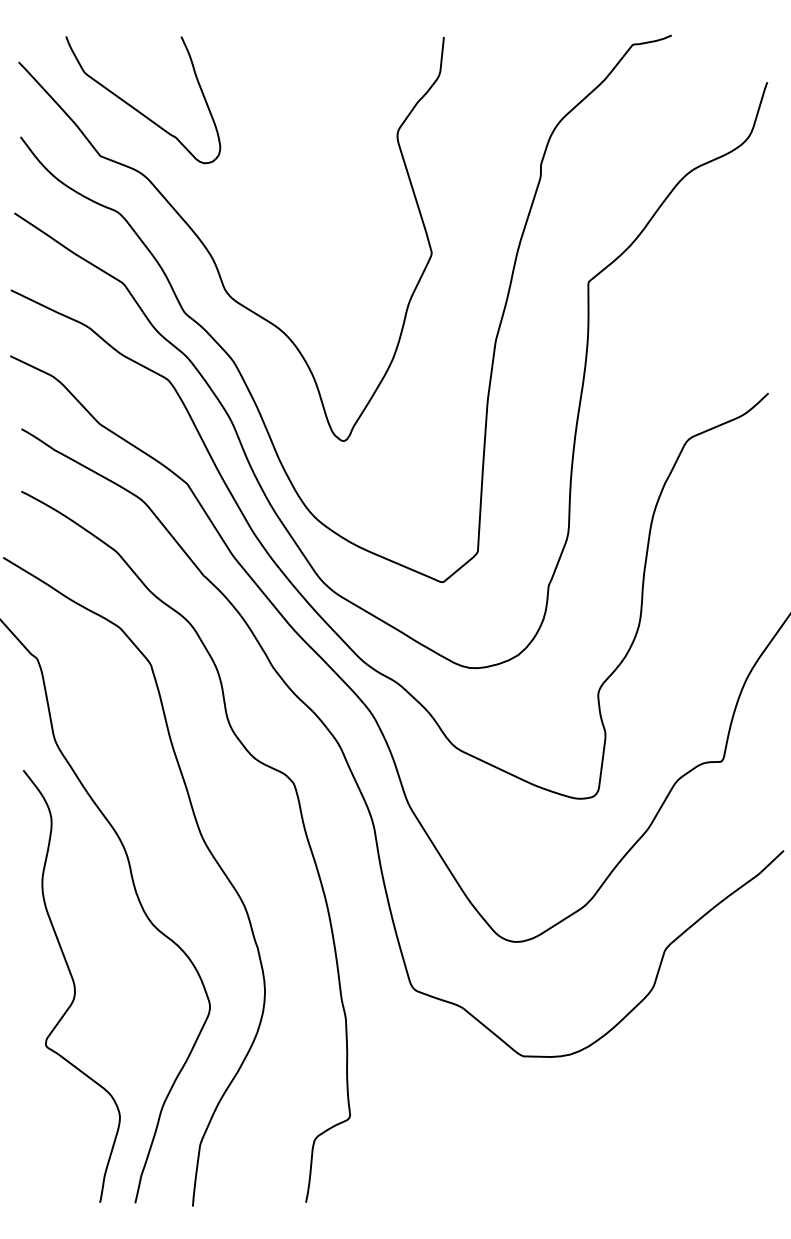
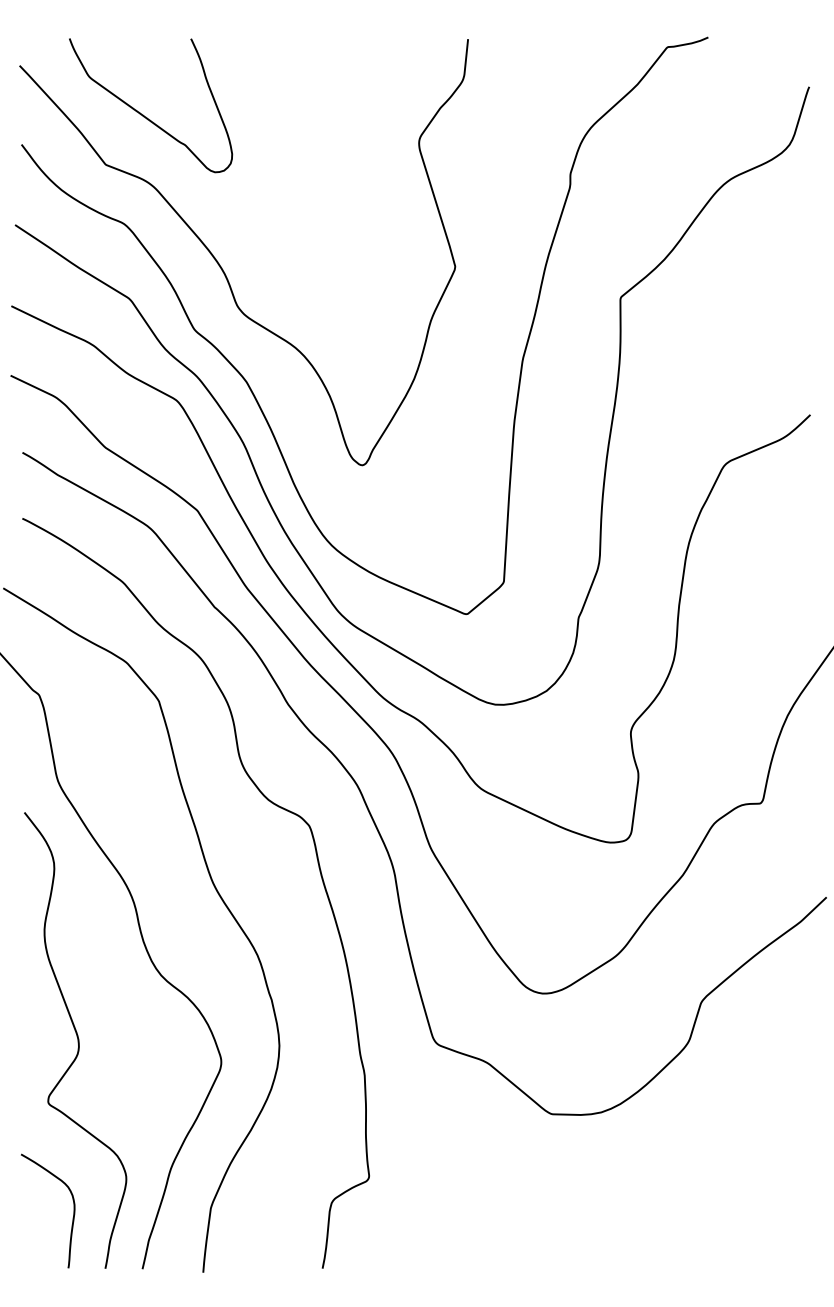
curve: (69, 1147) -> (73, 1210), added

